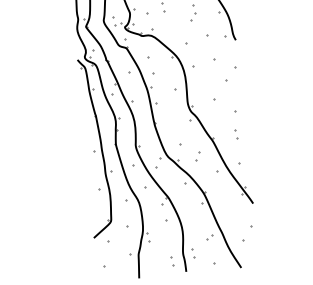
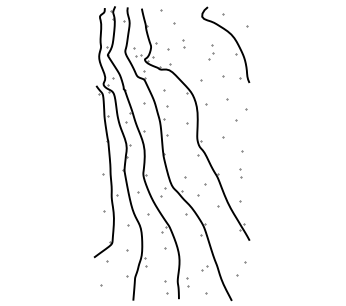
part: (197, 155) -> (201, 189), size x1.6
part: (172, 261) -> (166, 287), size x1.6

